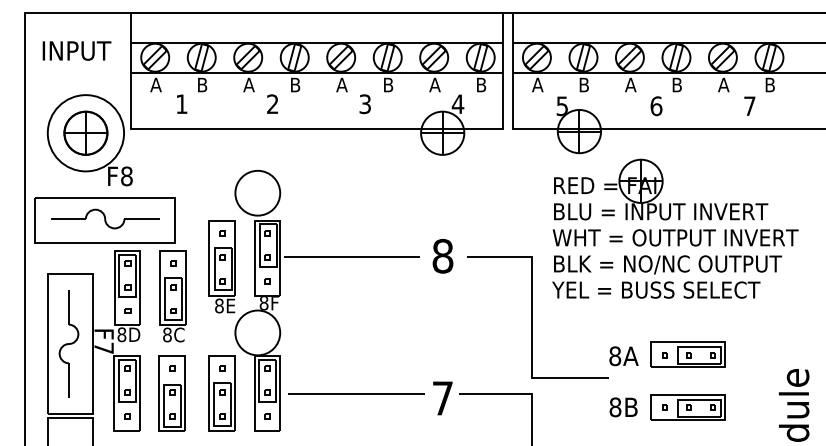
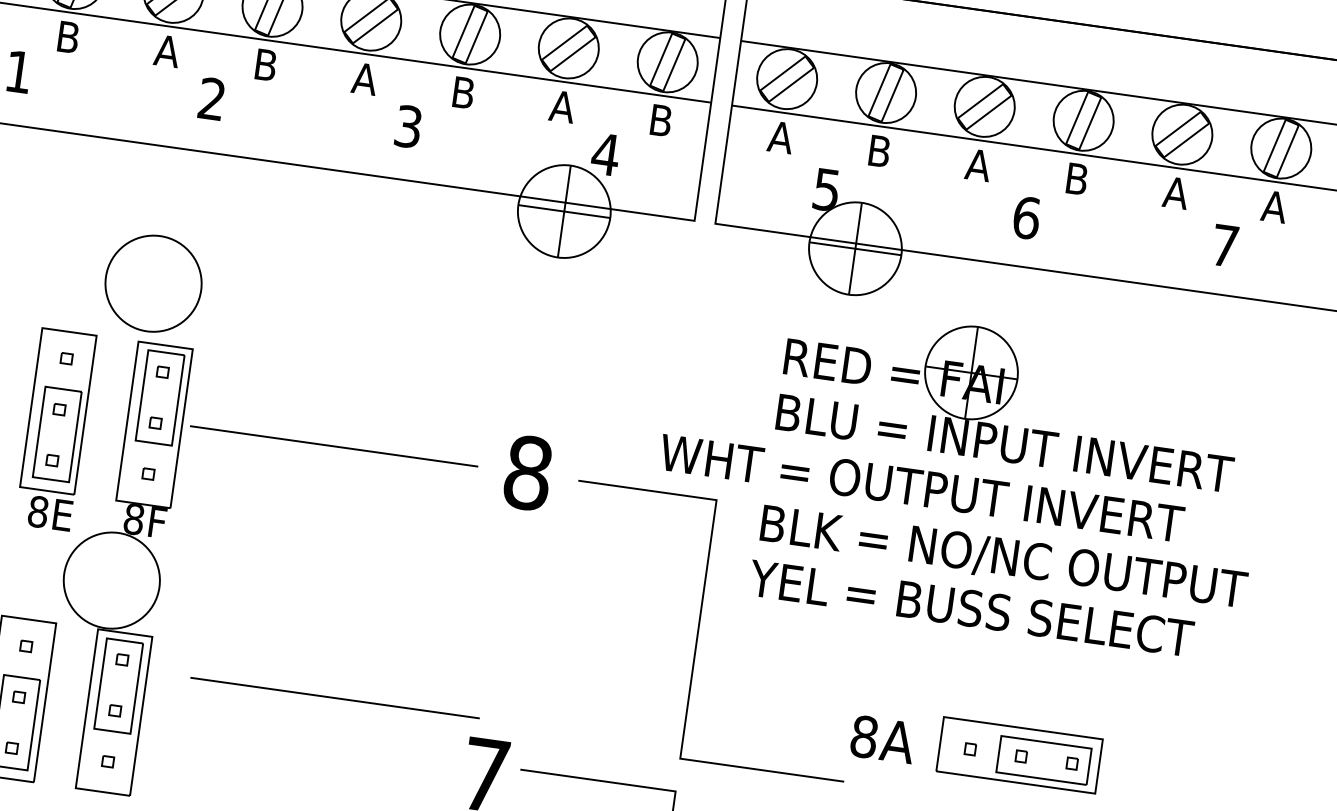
text: (769, 84) -> (1273, 205), B -> A
text: (675, 237) -> (921, 487), moved
line: (356, 393) -> (335, 697), moved

